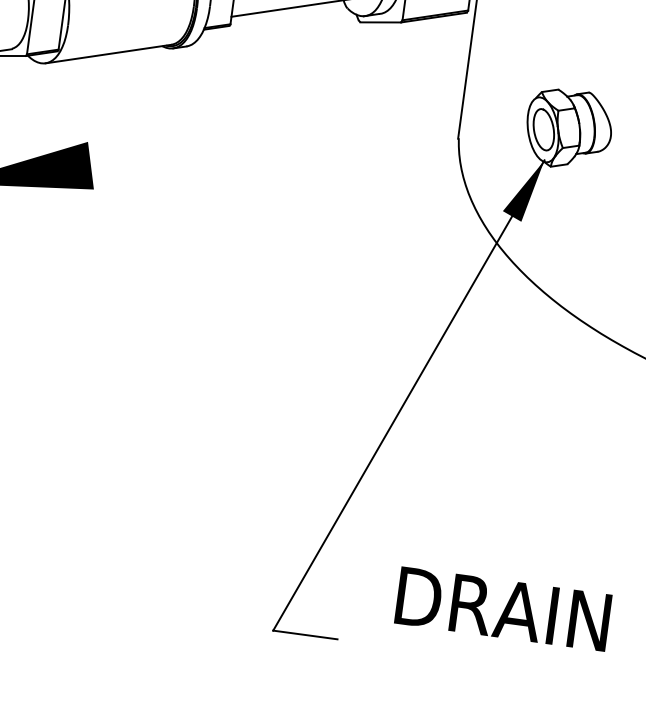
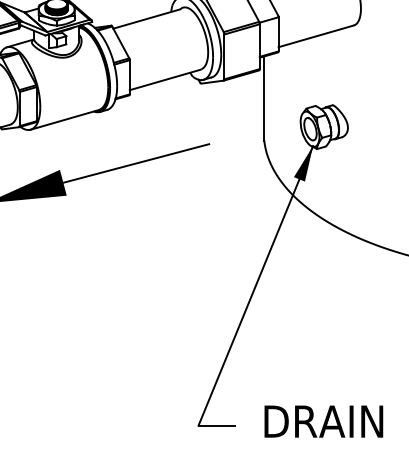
line: (225, 148) -> (136, 163), added
text: (502, 608) -> (323, 421), moved

